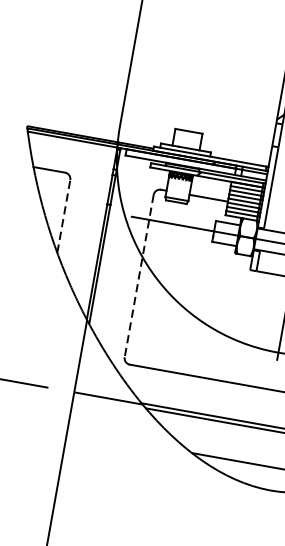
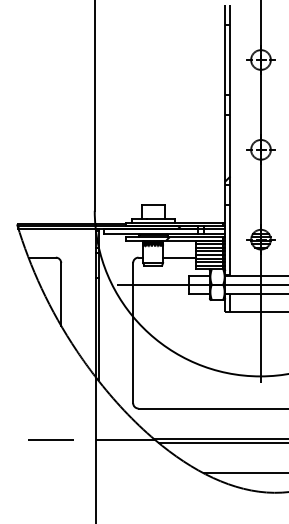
line: (64, 215) -> (61, 293), dashed -> solid
line: (139, 276) -> (133, 333), dashed -> solid

